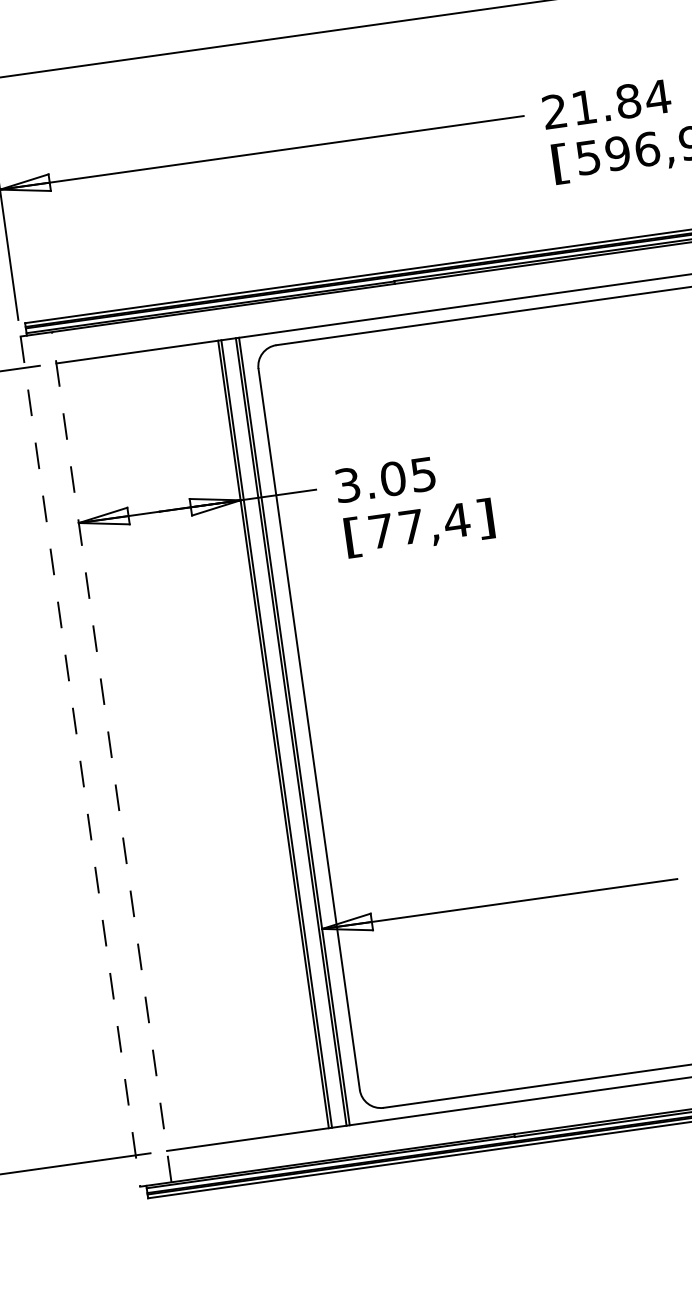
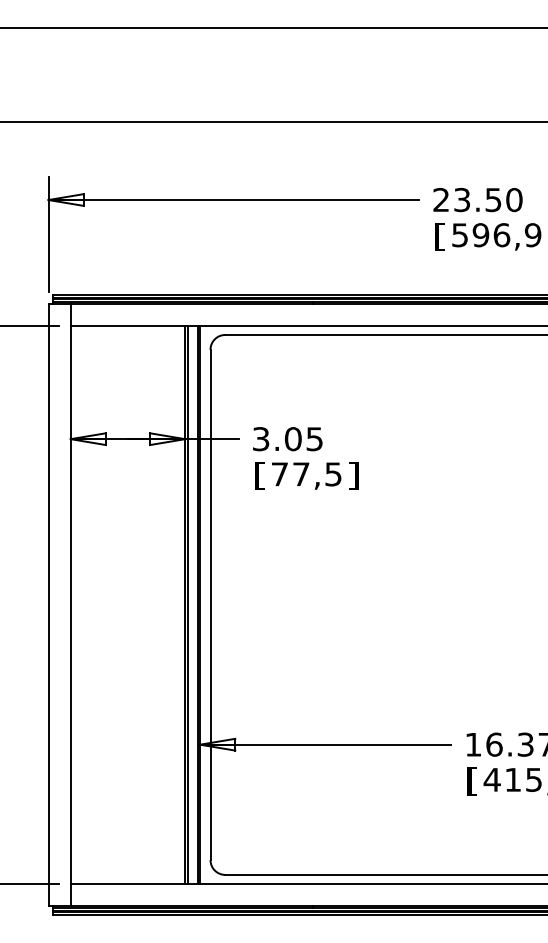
text: (621, 101) -> (488, 199), 21.84 -> 23.50
text: (457, 520) -> (333, 474), 77,4 -> 77,5
line: (111, 756) -> (70, 604), dashed -> solid
line: (80, 760) -> (48, 604), dashed -> solid

